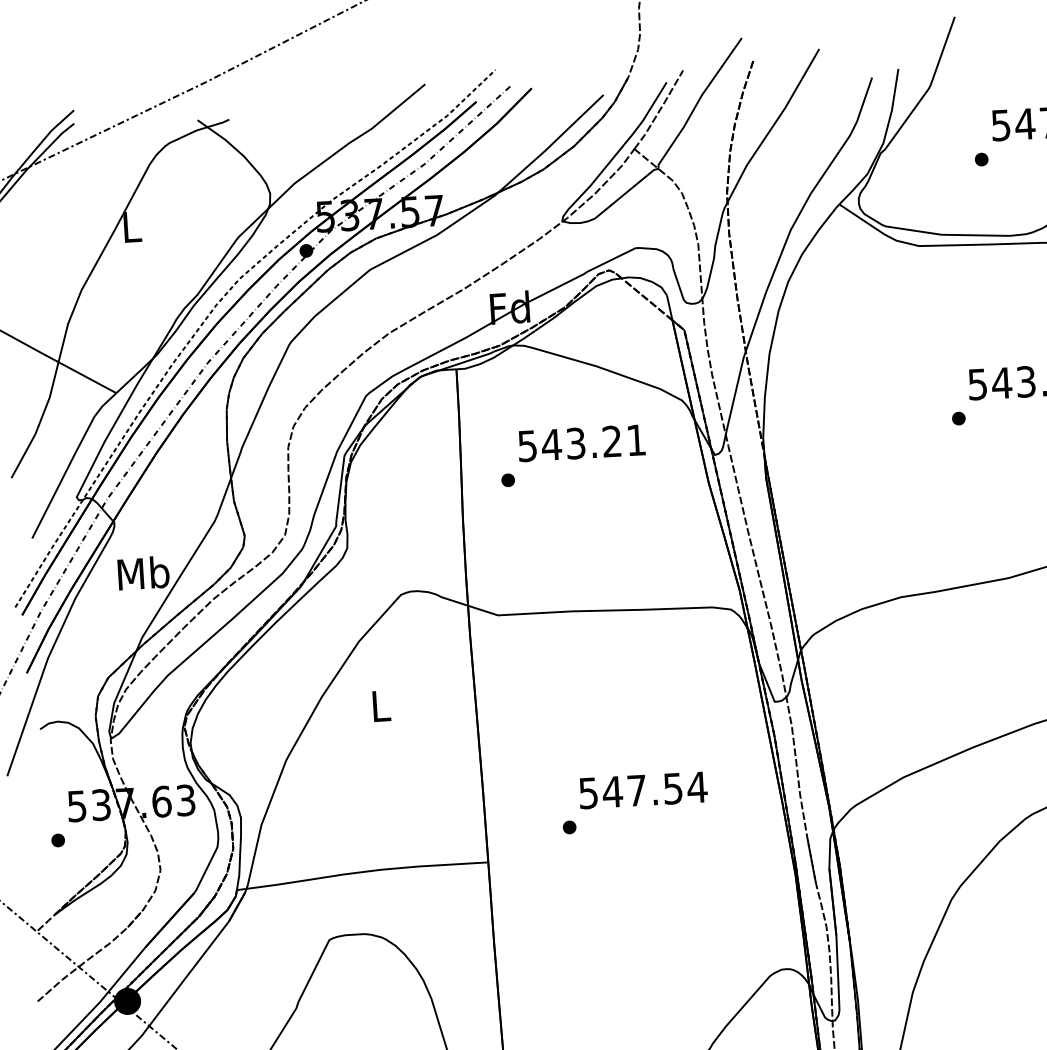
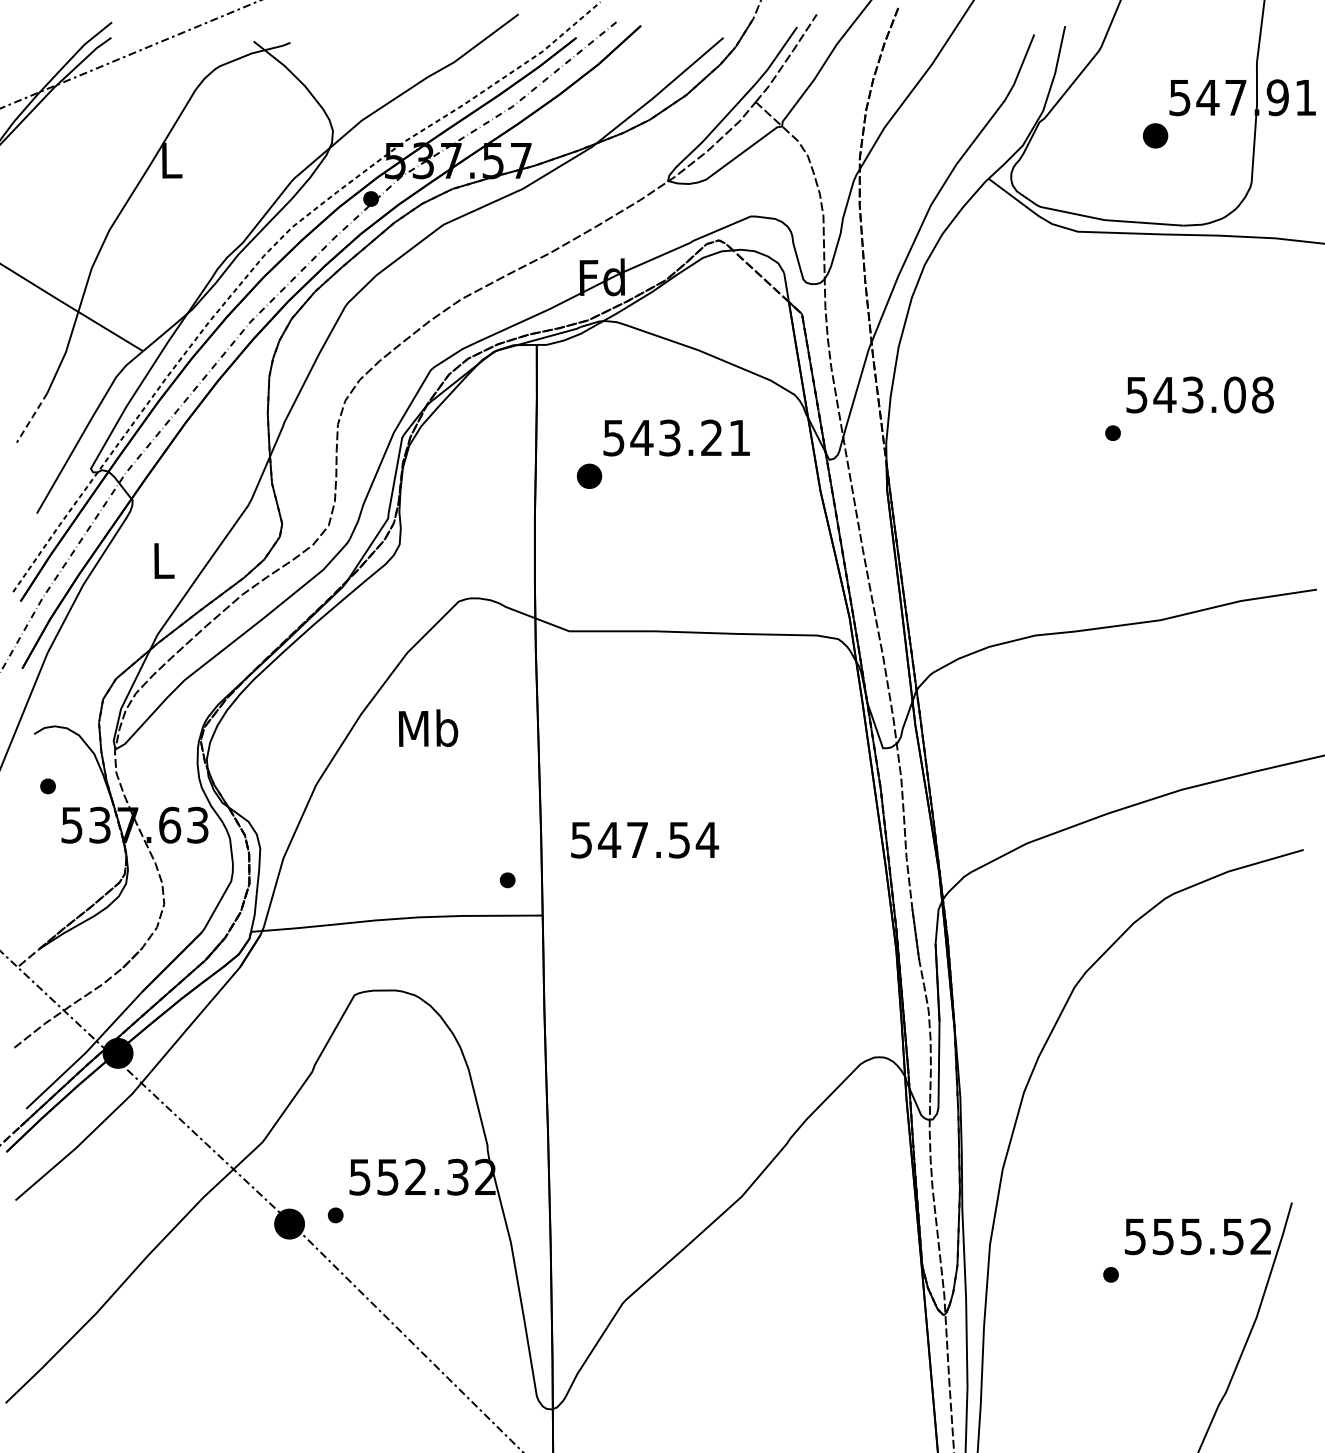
part: (981, 159) -> (1155, 135), size x1.6
line: (23, 456) -> (32, 418), solid -> dashed
part: (508, 479) -> (589, 475), size x1.6
text: (142, 573) -> (162, 560), Mb -> L
text: (380, 705) -> (428, 727), L -> Mb
text: (643, 790) -> (645, 840), moved
part: (569, 827) -> (507, 880), moved
part: (57, 840) -> (47, 786), moved

